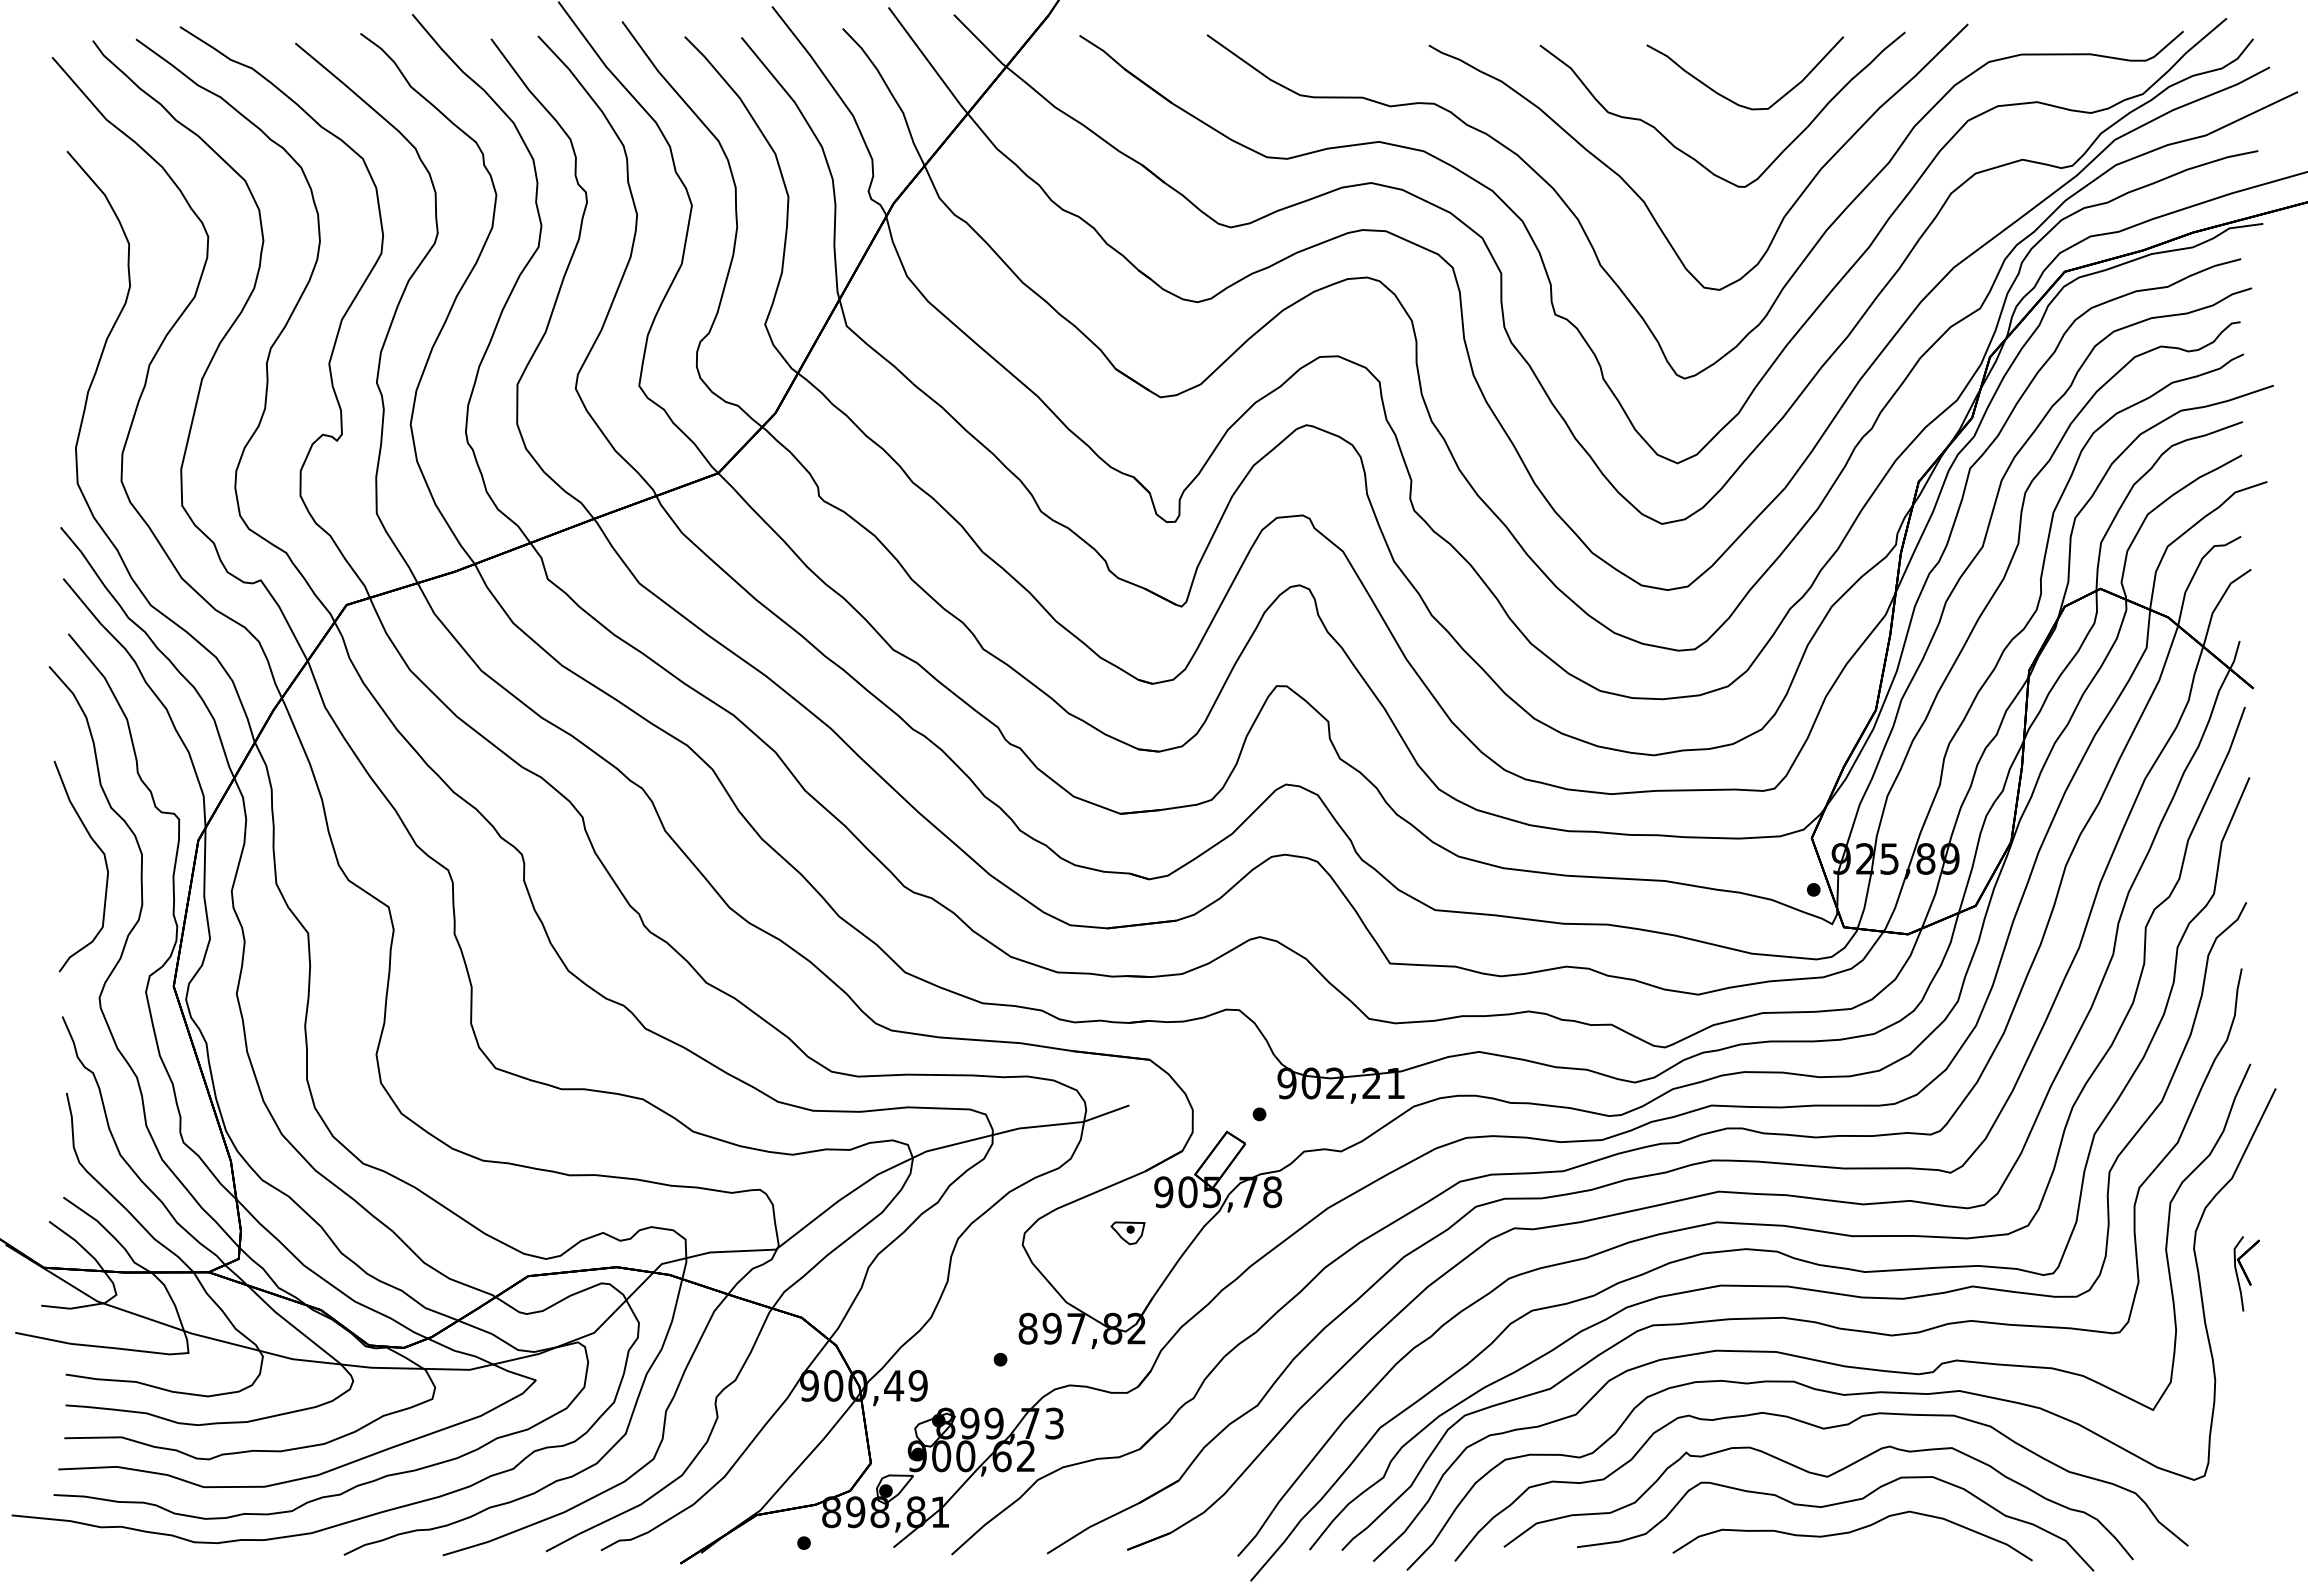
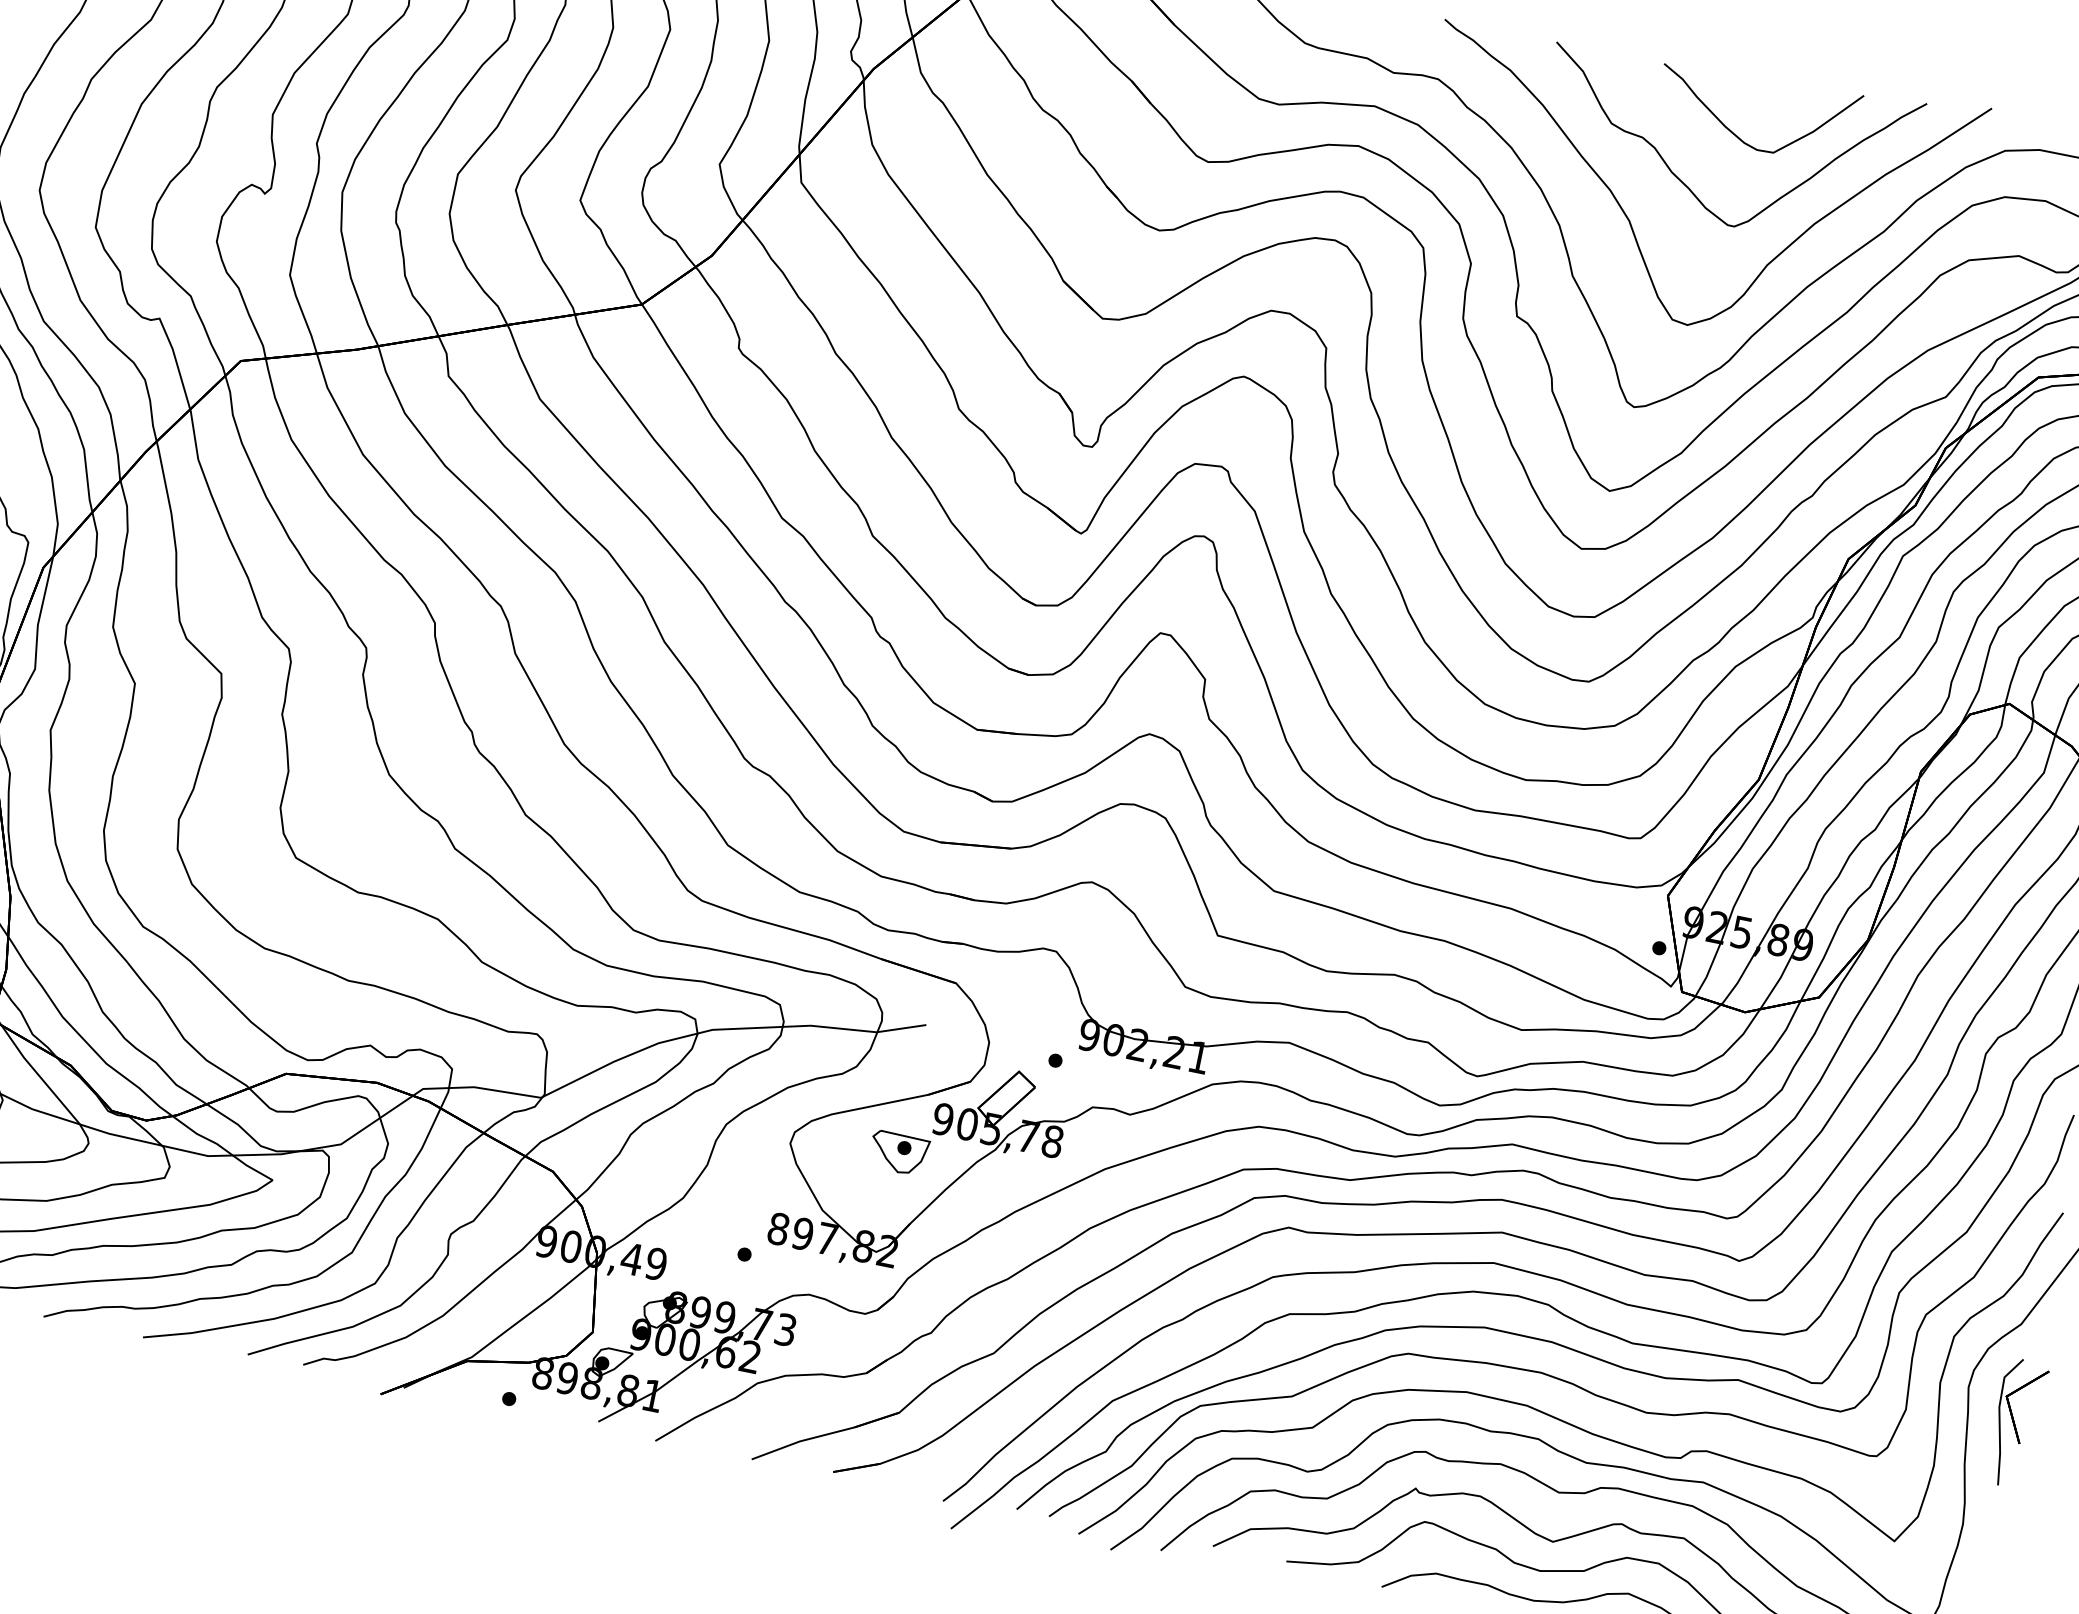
part: (1127, 1233) -> (898, 1153), size x1.67
part: (2246, 1273) -> (2016, 1422), size x1.67

